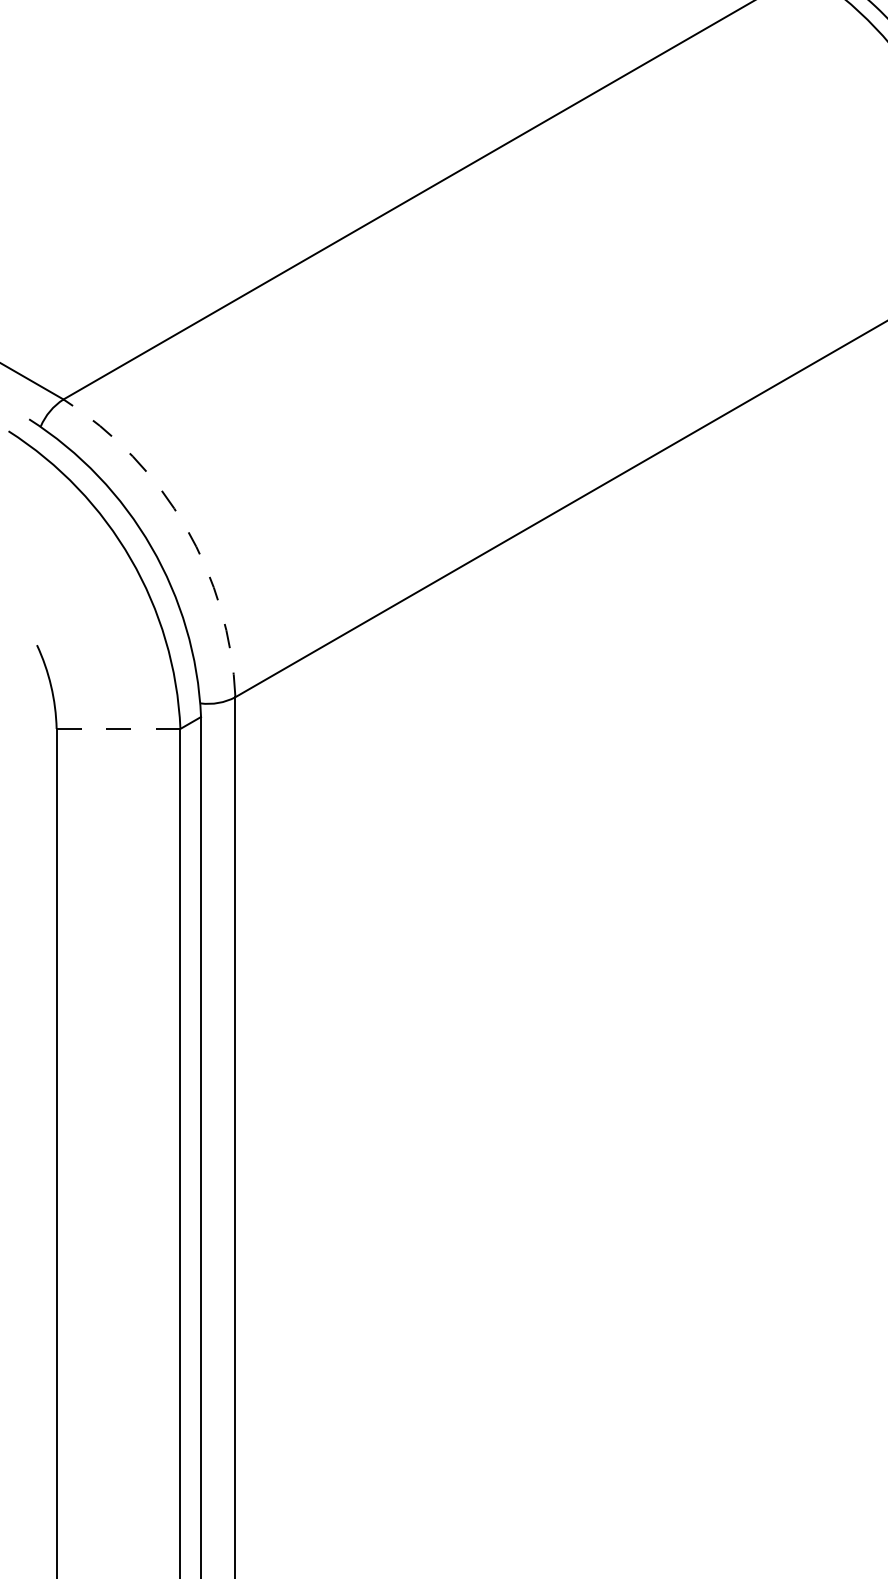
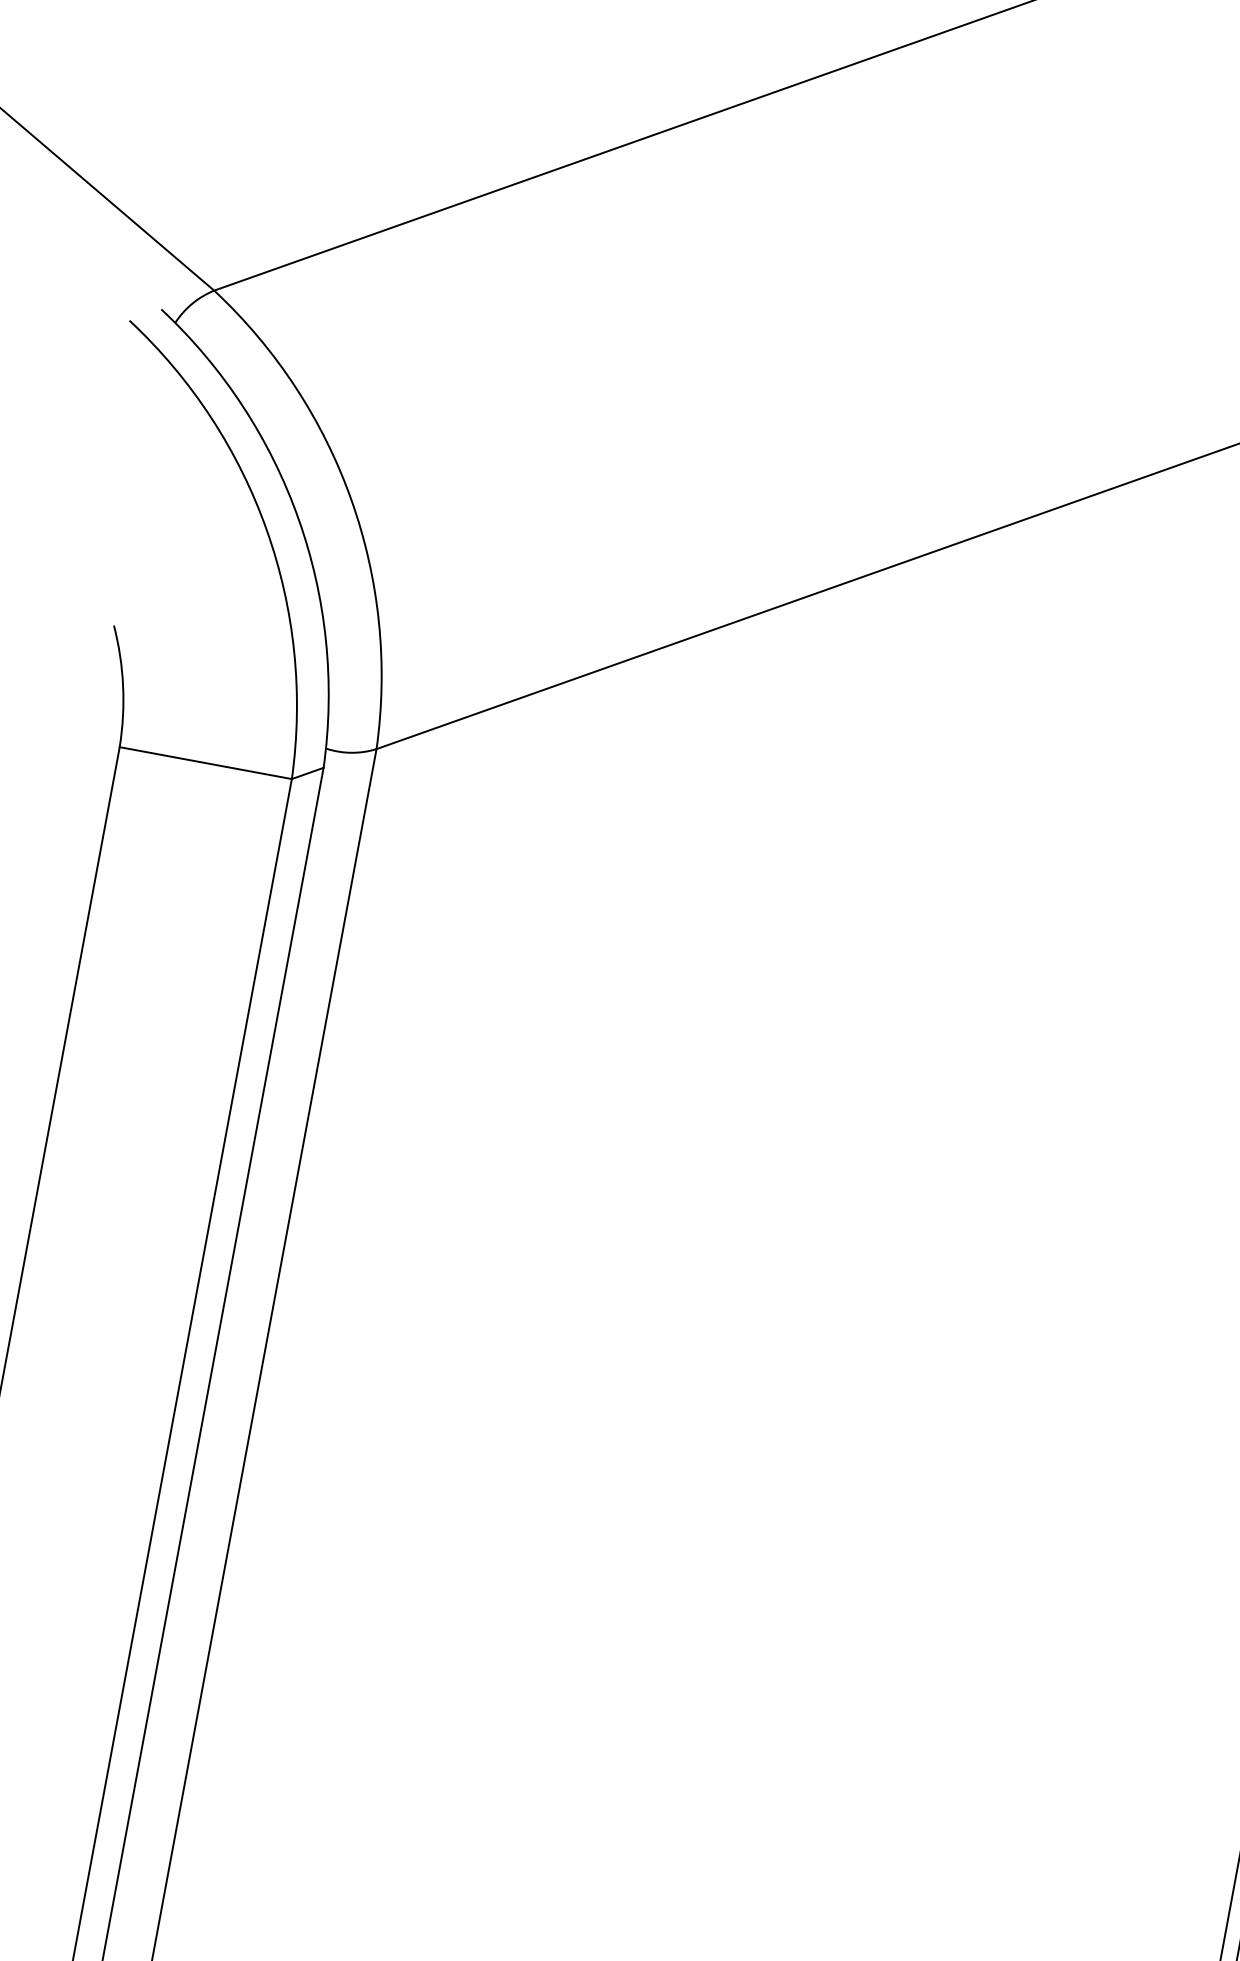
arc: (185, 527) -> (350, 500), dashed -> solid
line: (118, 728) -> (205, 762), dashed -> solid

